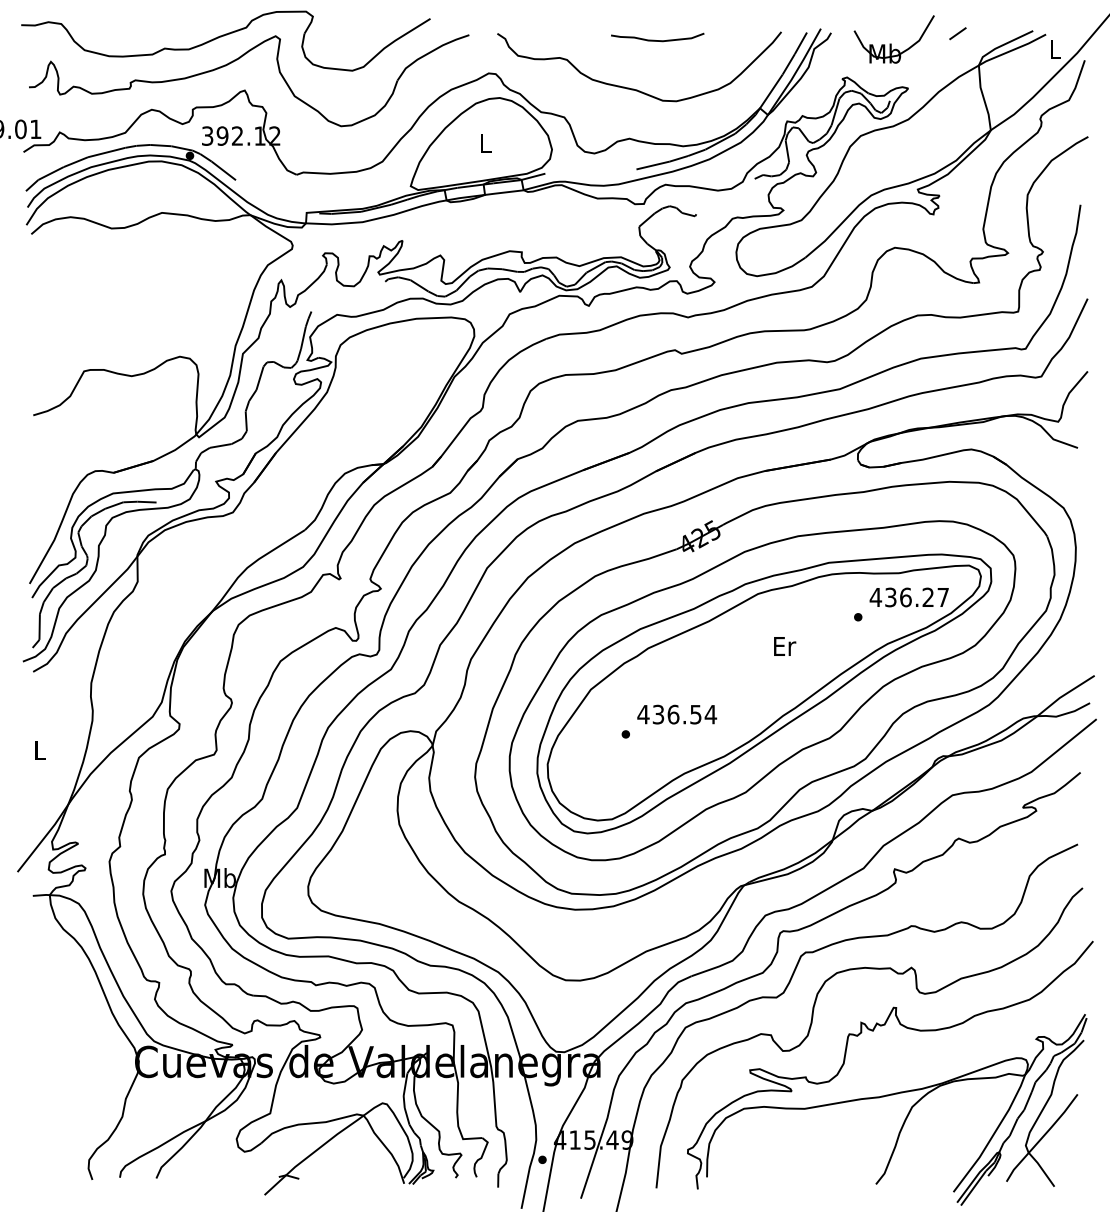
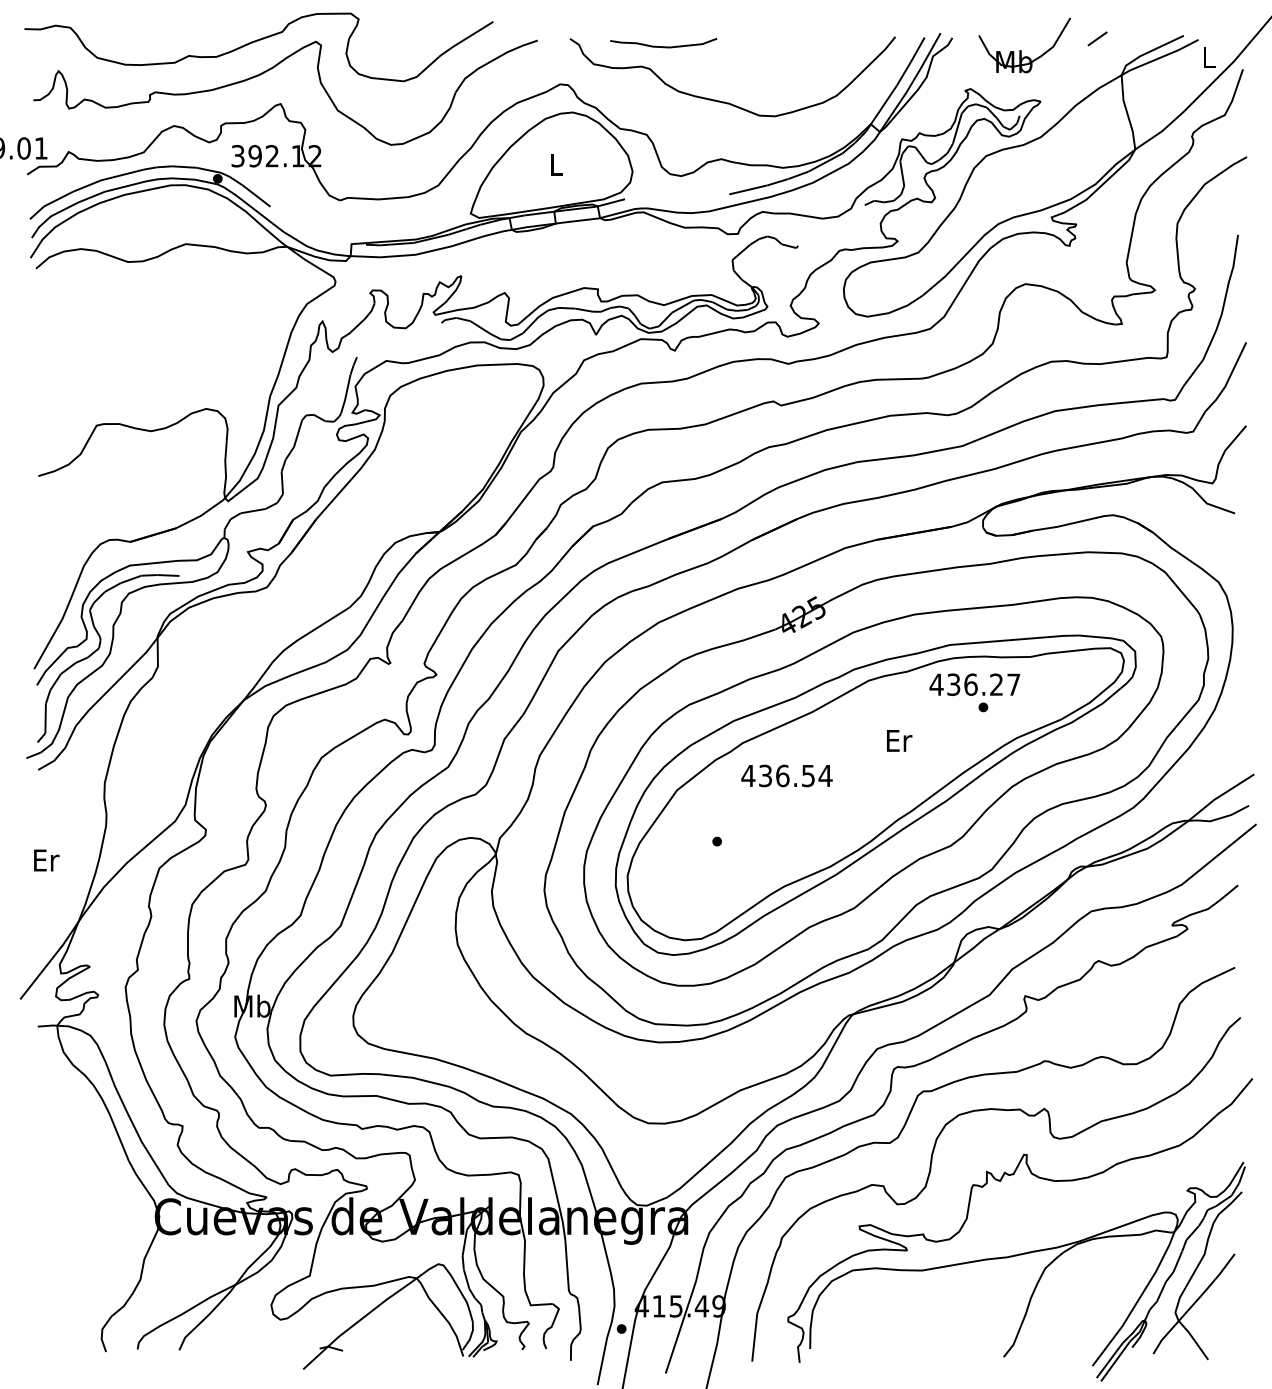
curve: (657, 40) -> (663, 46), moved
text: (908, 597) -> (974, 684), moved
text: (676, 714) -> (786, 775), moved
text: (40, 750) -> (46, 860), L -> Er

